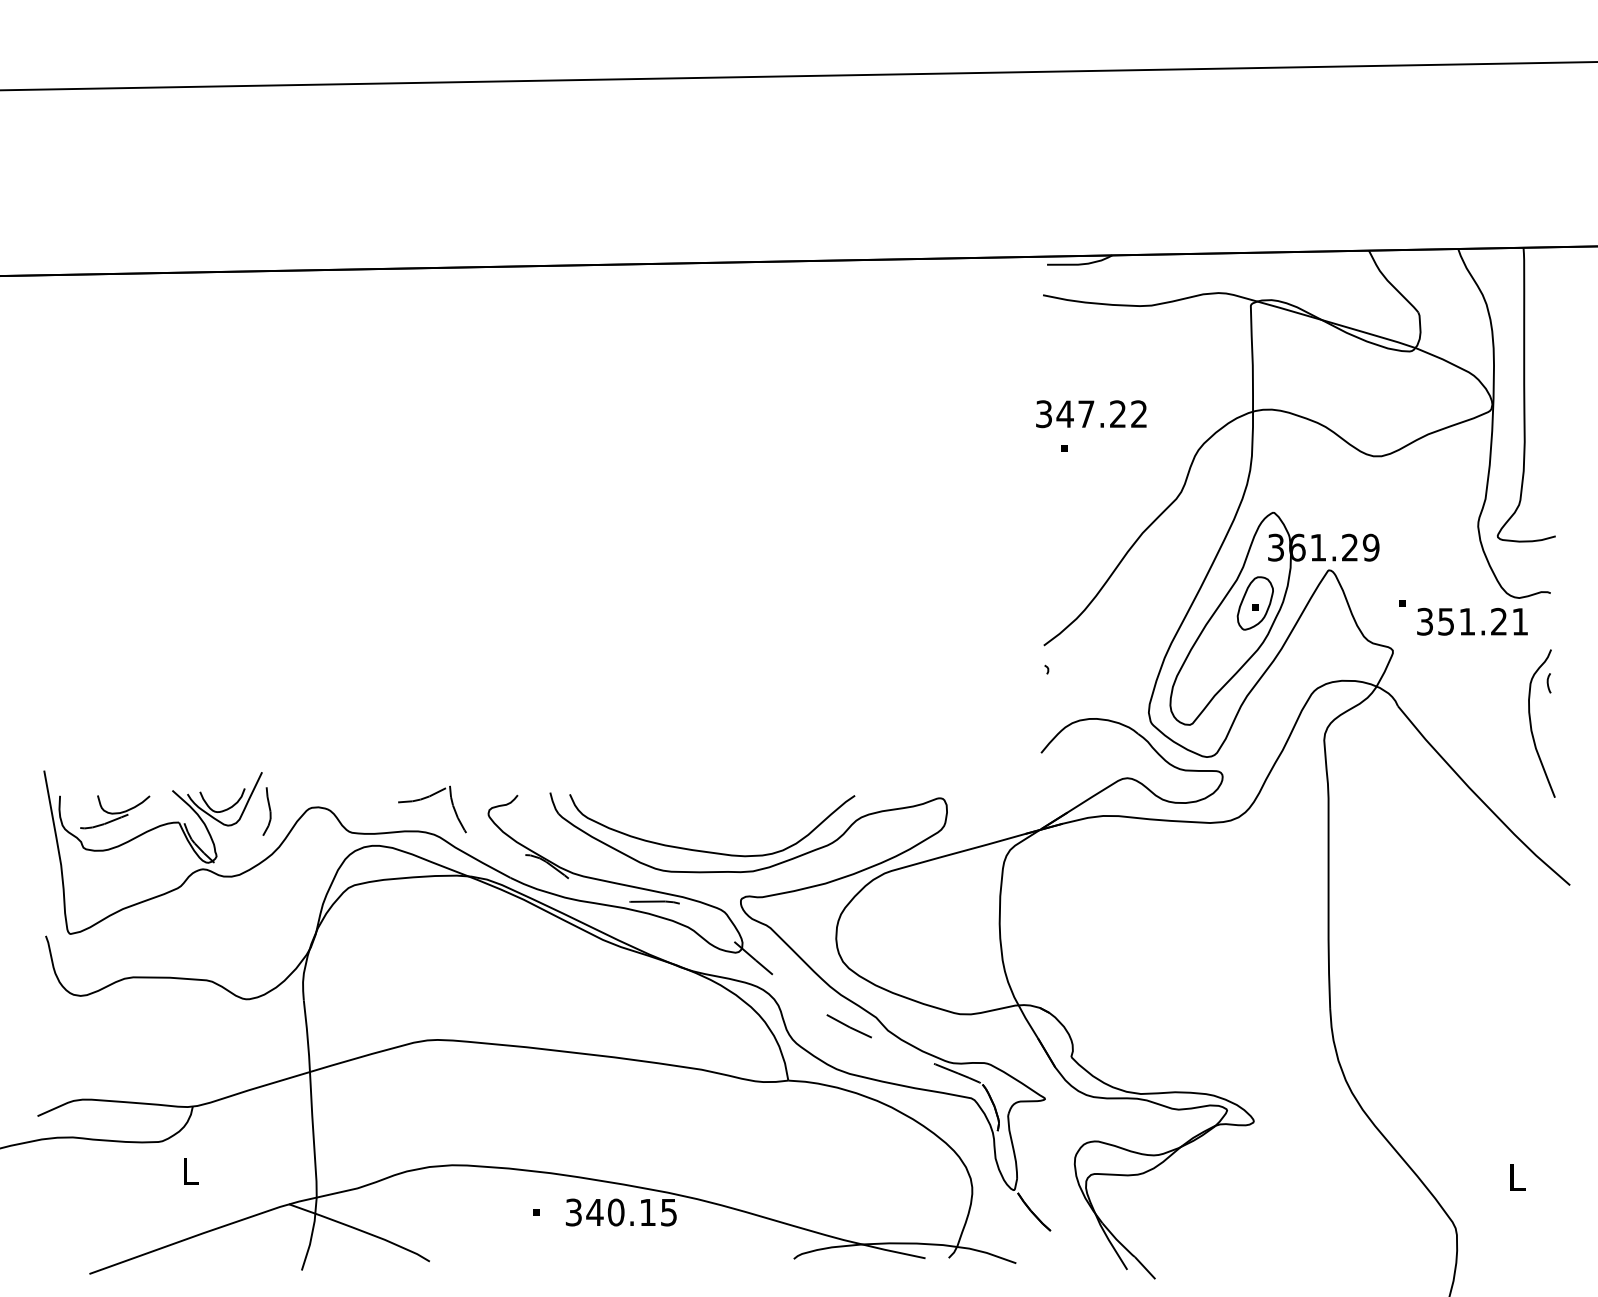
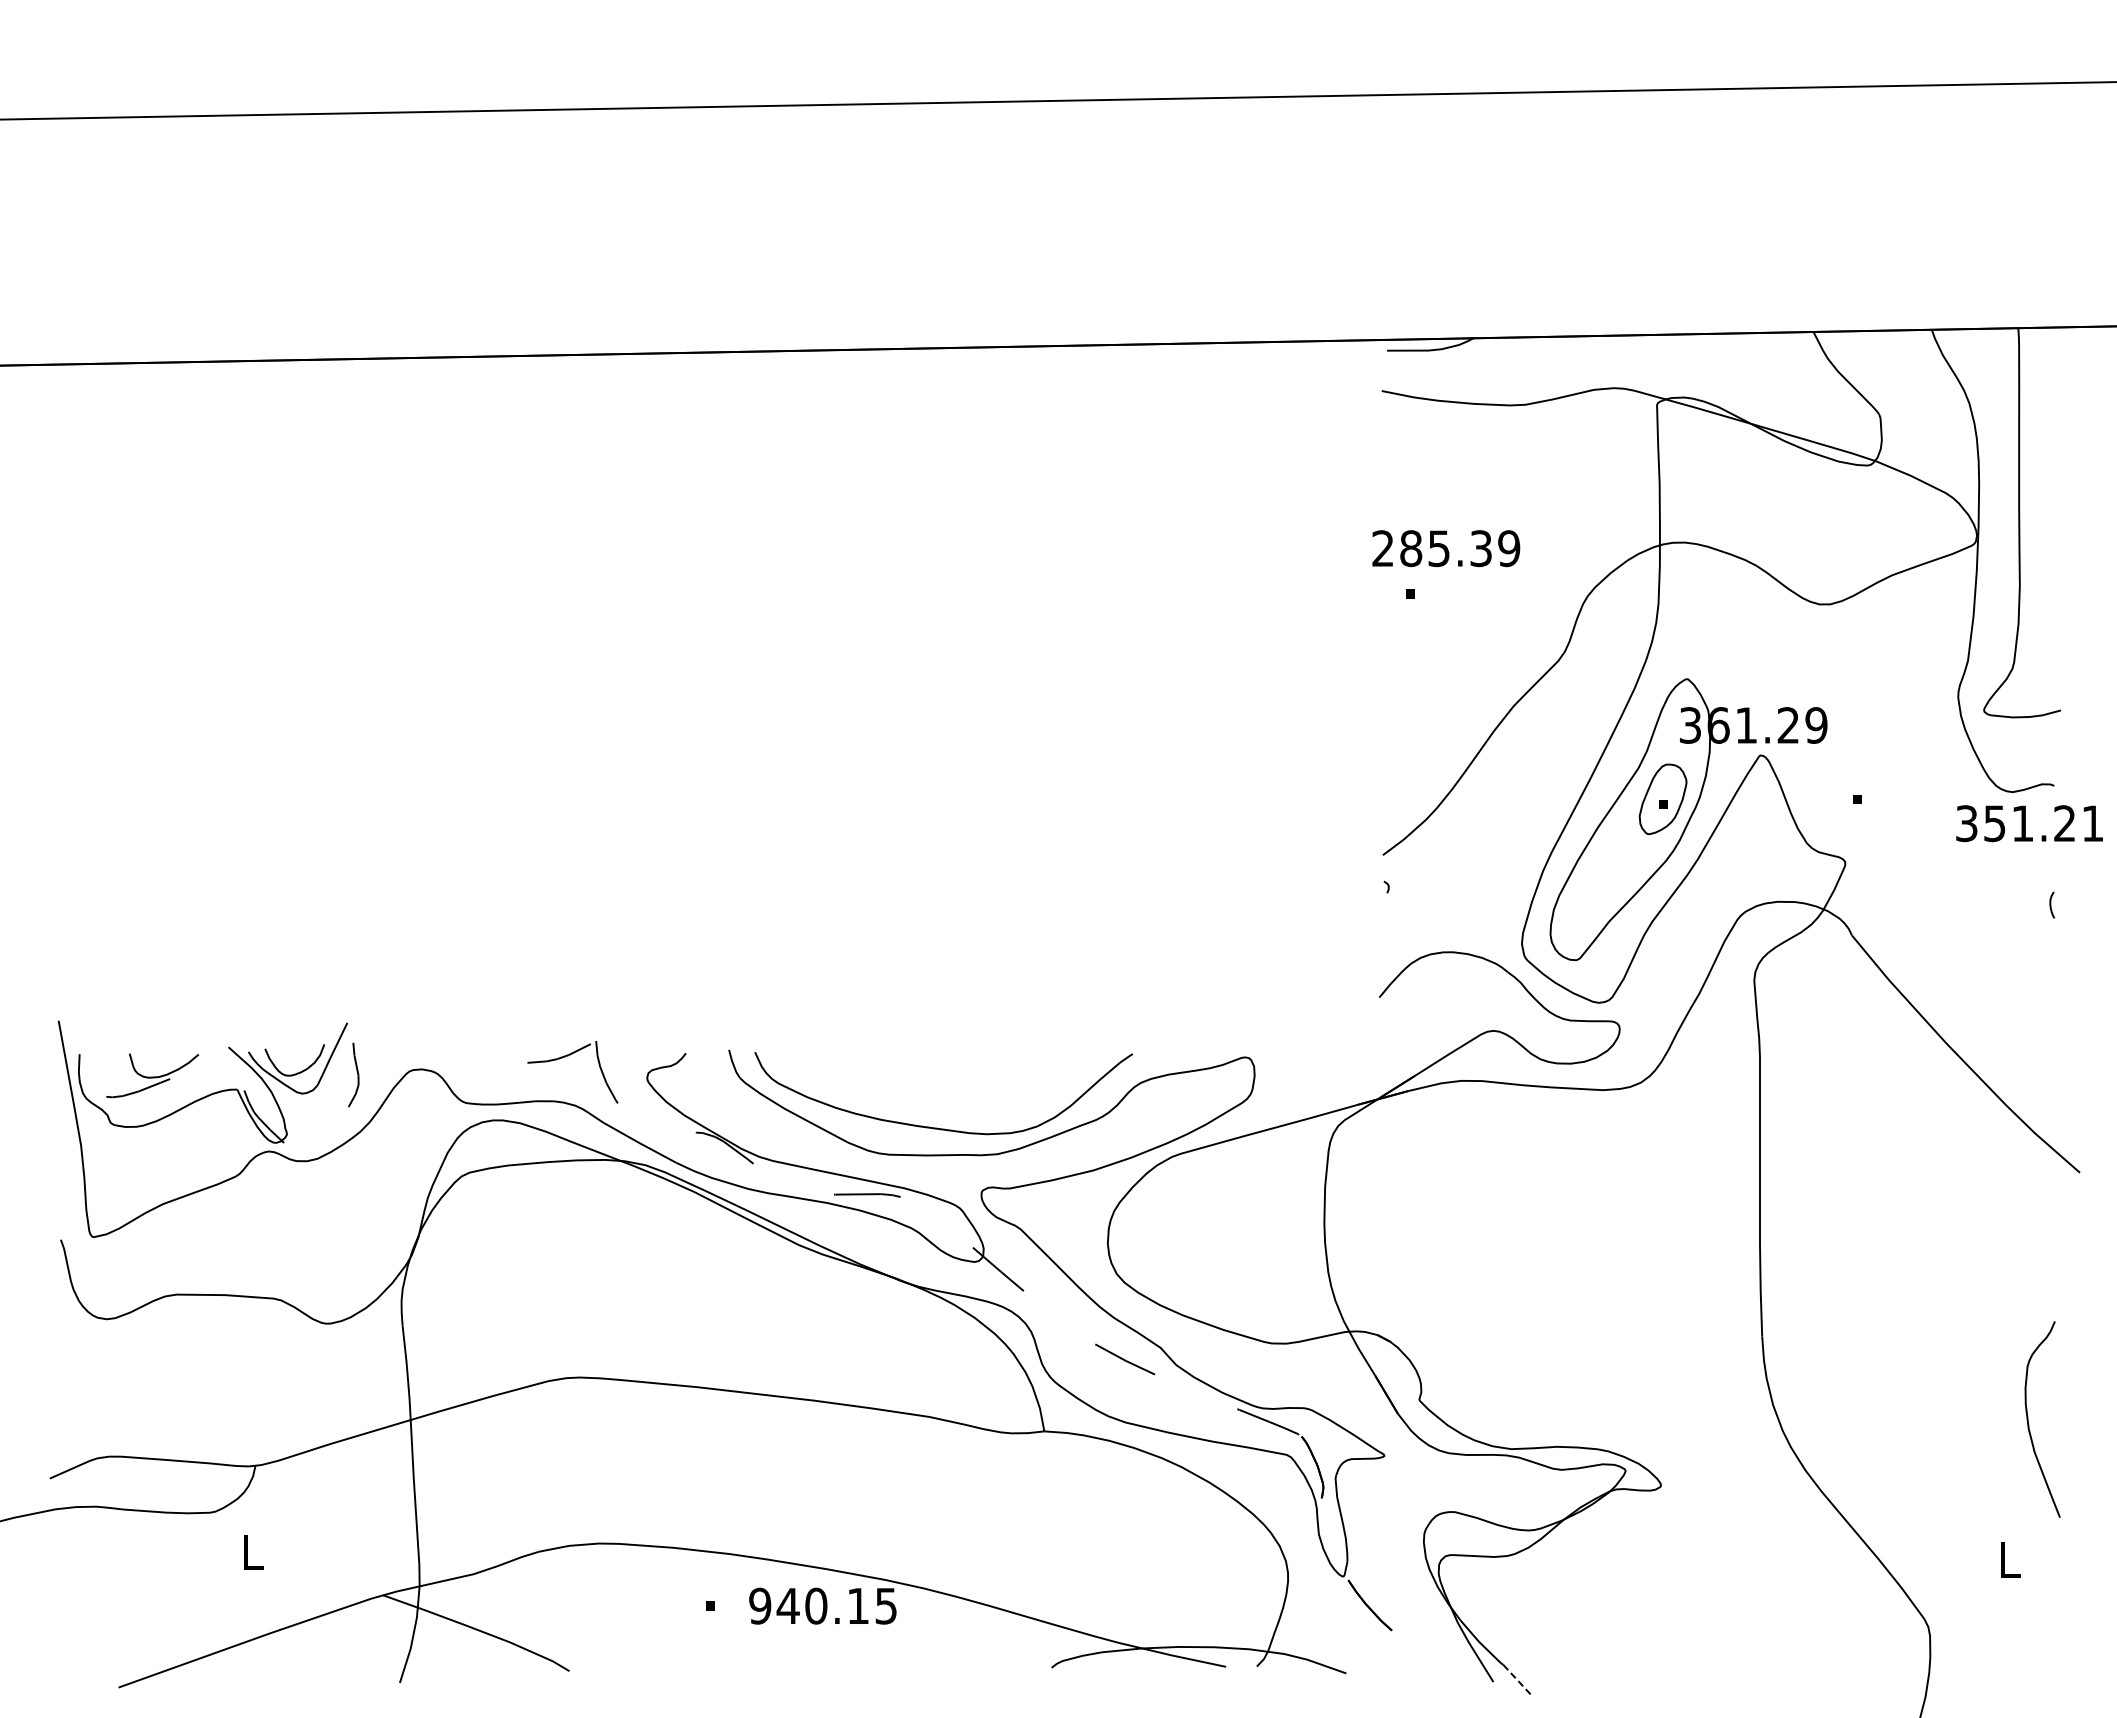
text: (1091, 414) -> (1446, 548), 347.22 -> 285.39
text: (1472, 621) -> (2029, 823), moved
curve: (1532, 727) -> (2029, 1424), moved
text: (574, 1212) -> (760, 1605), 340.15 -> 940.15
line: (1145, 1268) -> (1517, 1680), solid -> dashed

